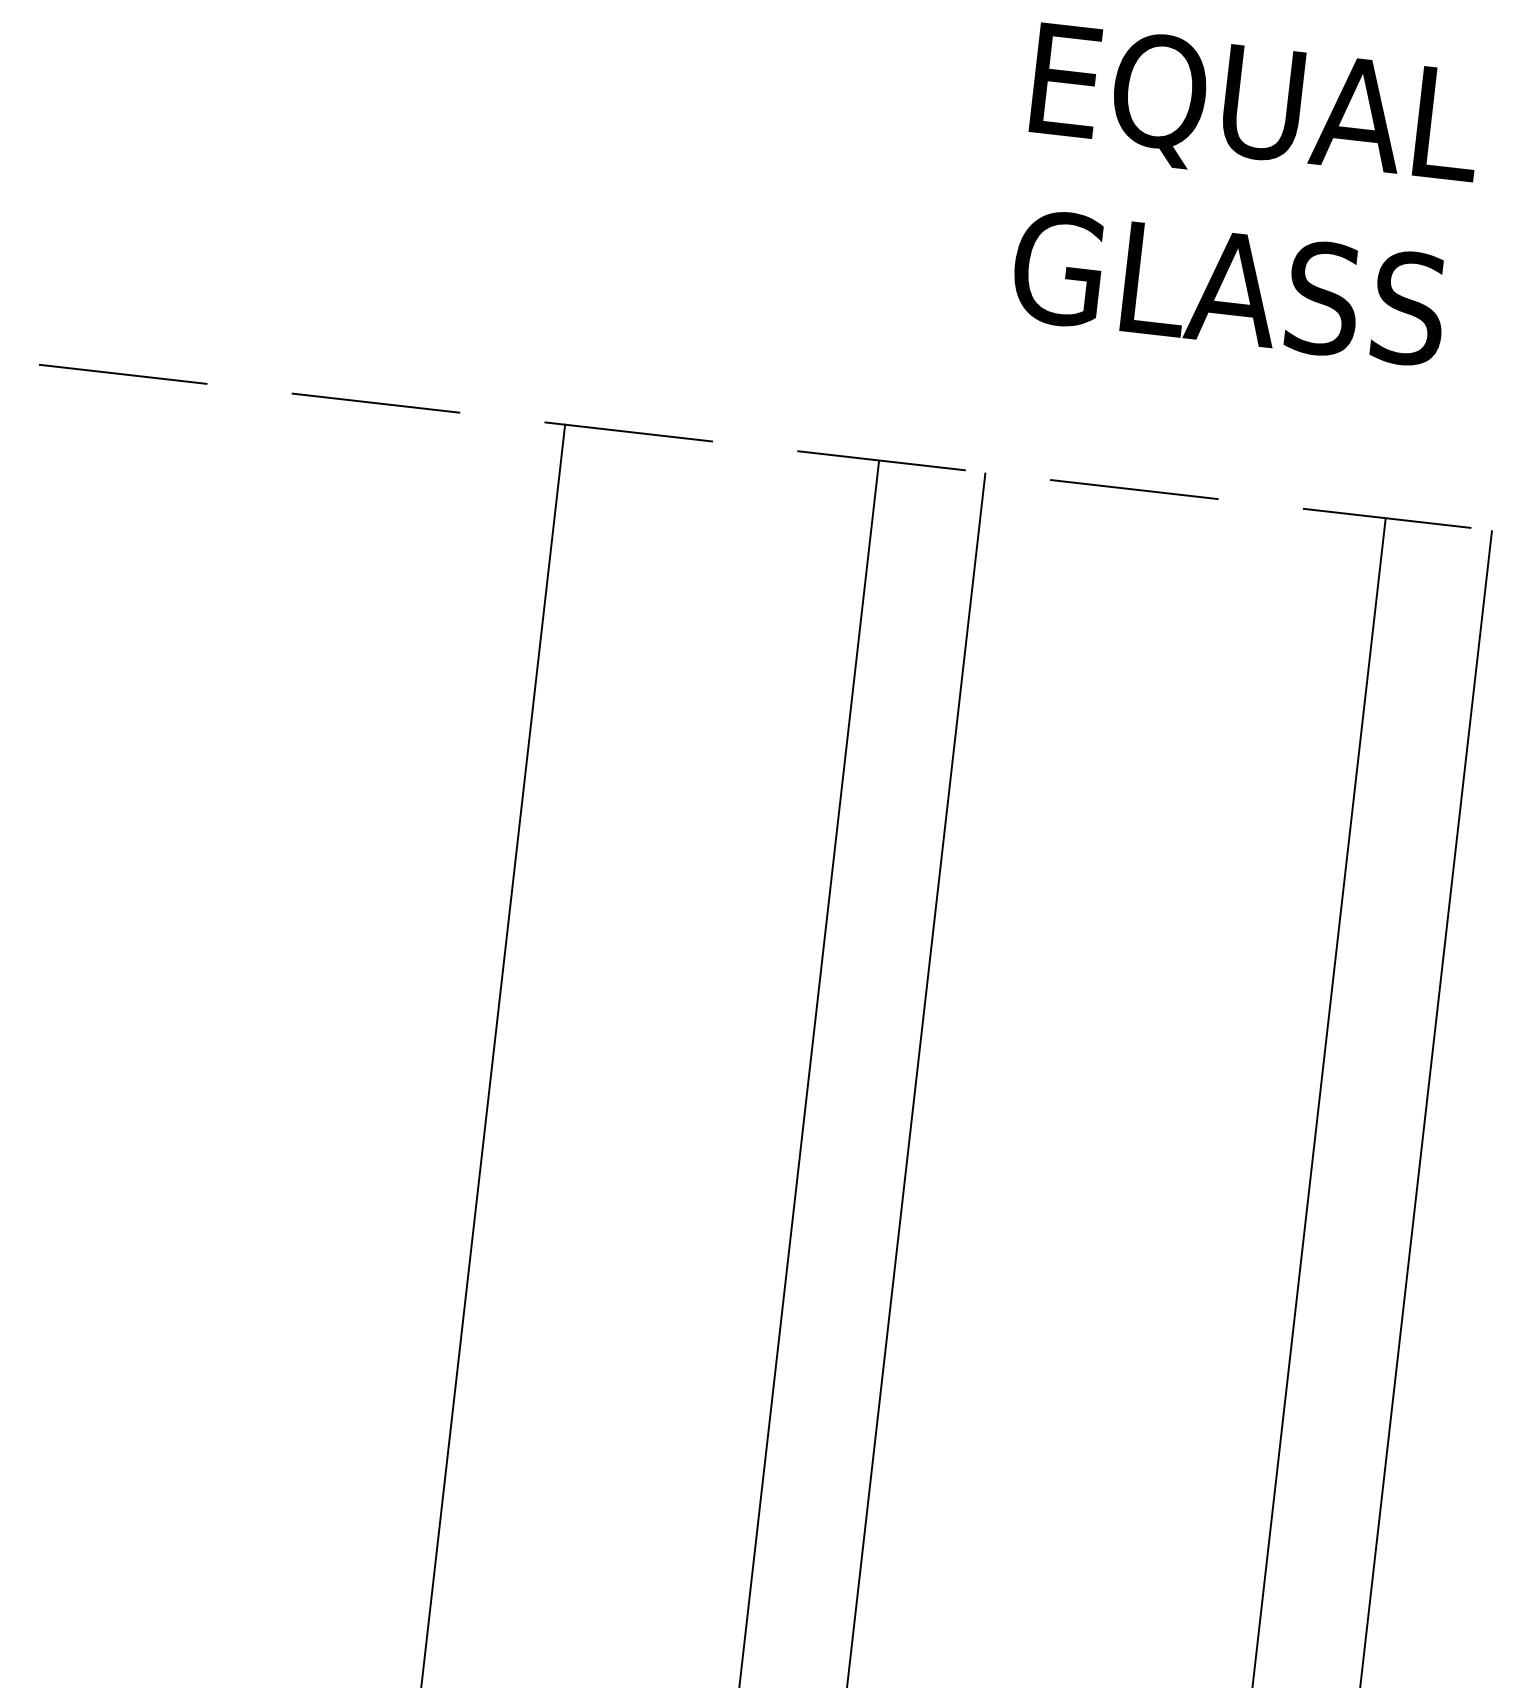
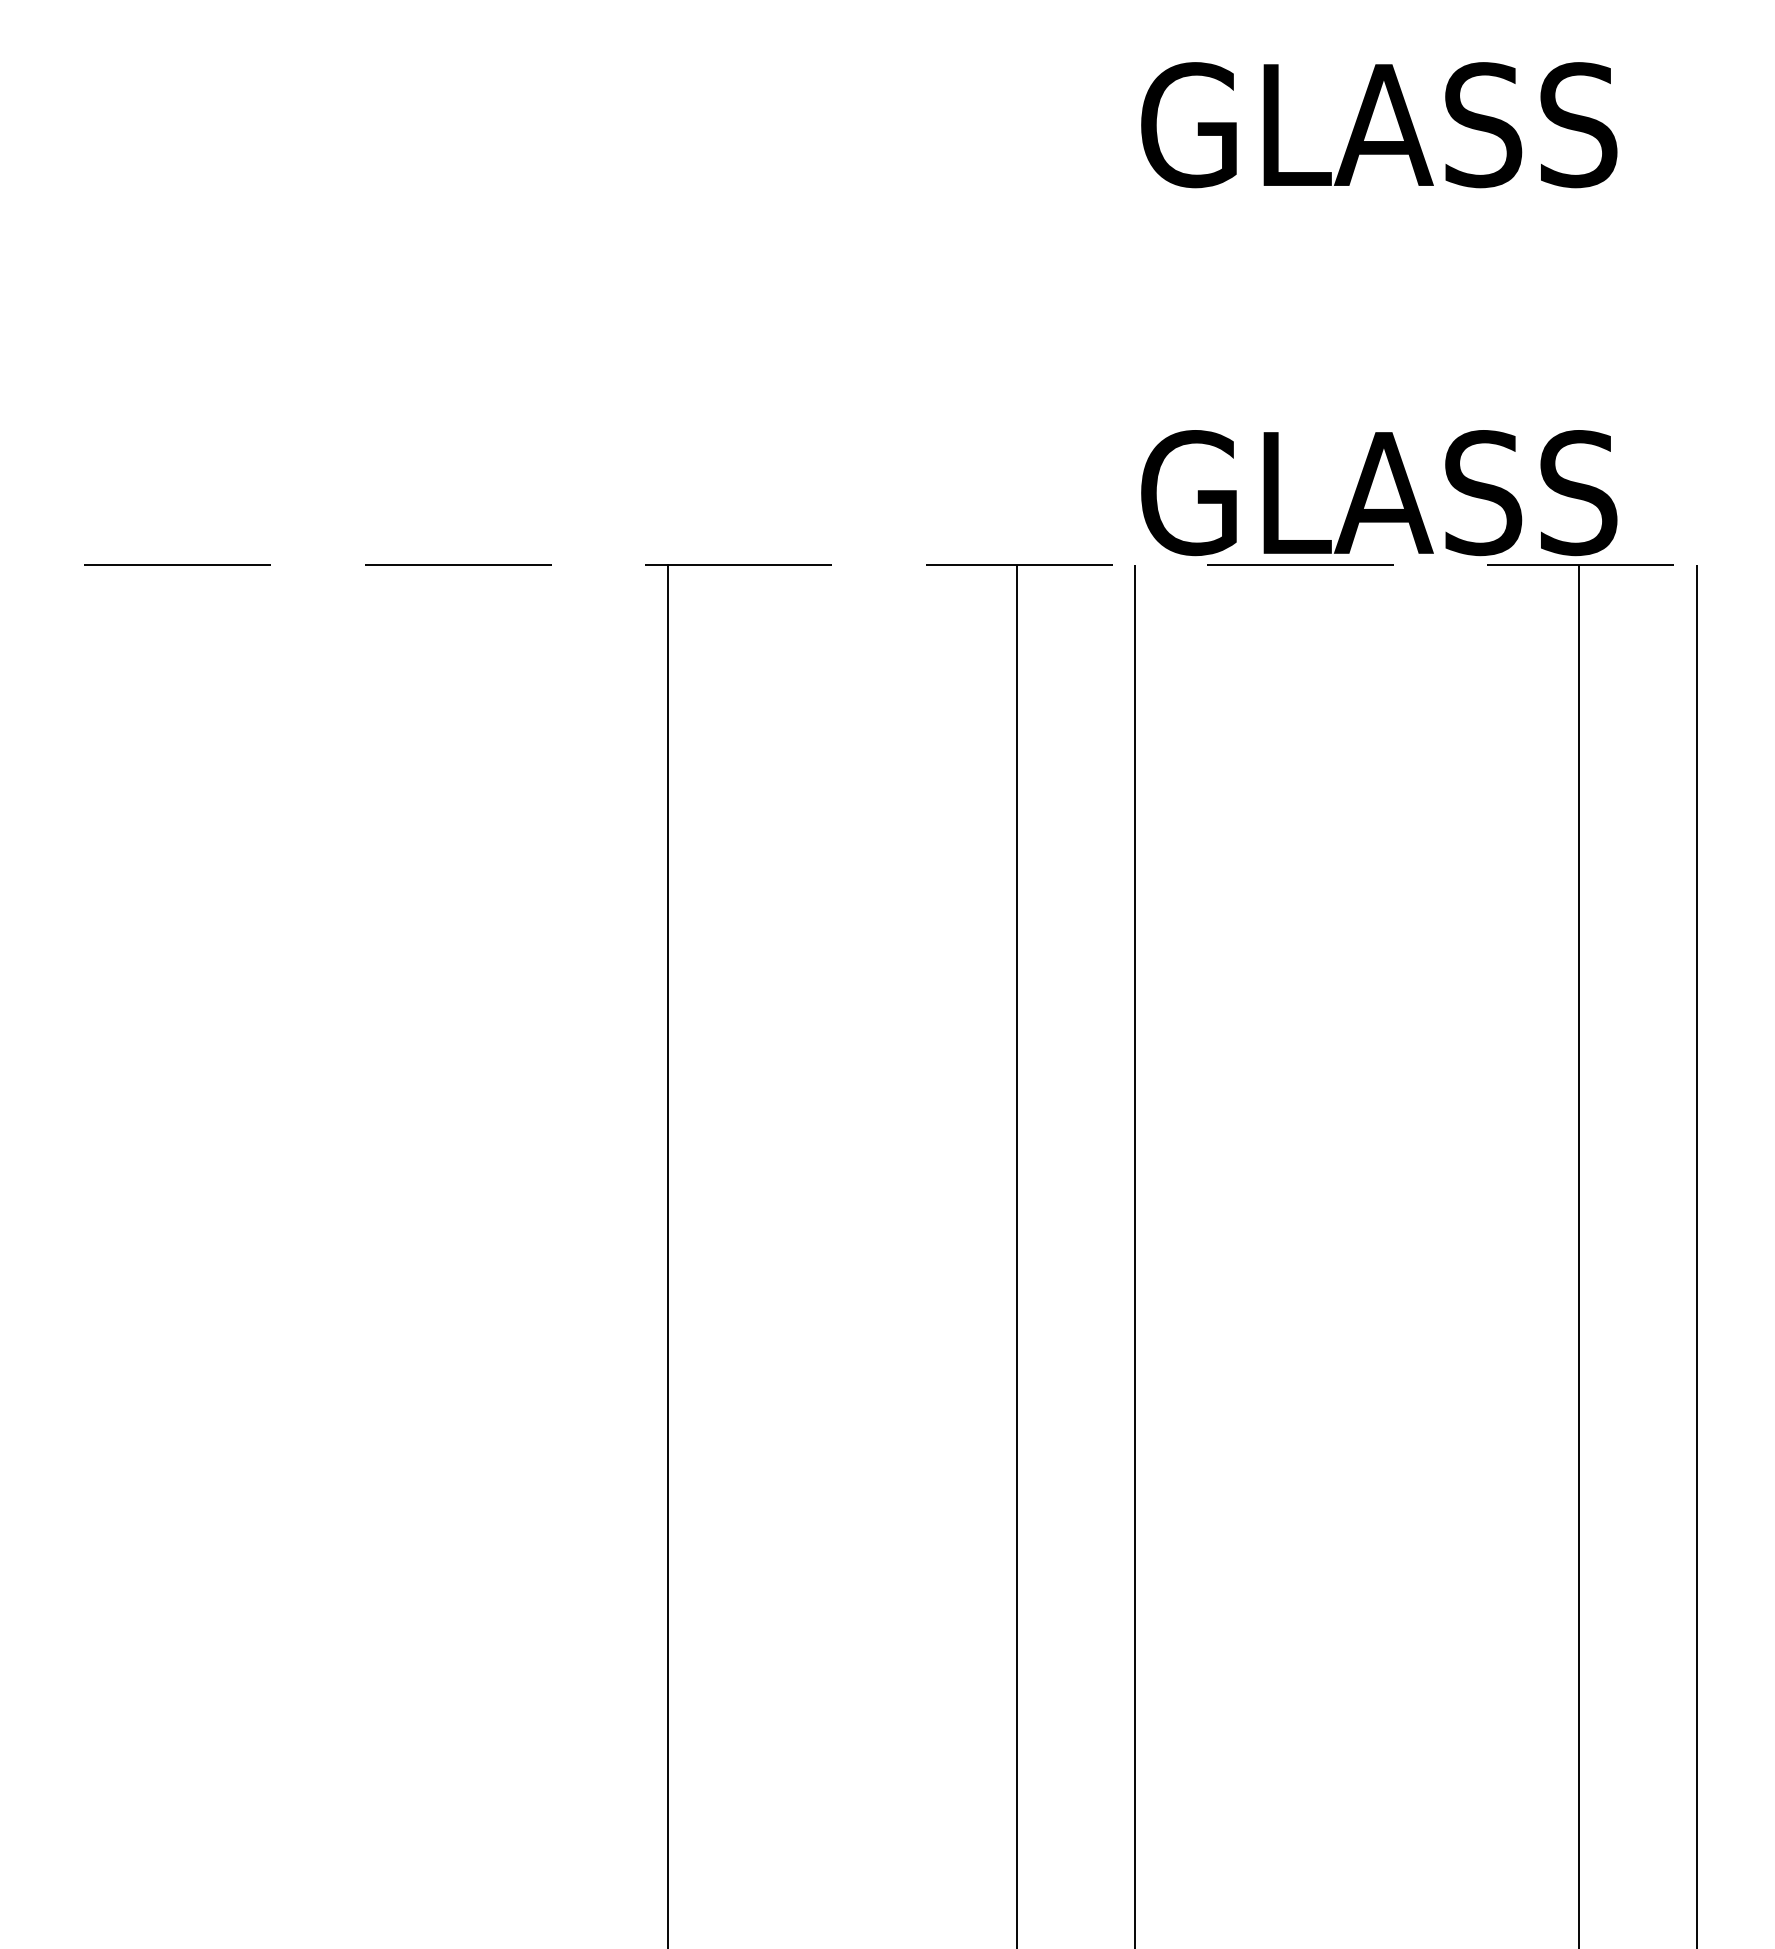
text: (1256, 110) -> (1386, 134), EQUAL -> GLASS
text: (1229, 288) -> (1379, 493), moved

